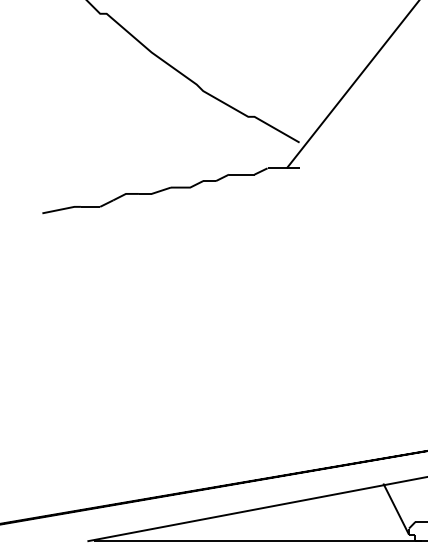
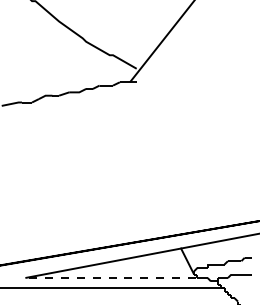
line: (259, 542) -> (115, 278), solid -> dashed

